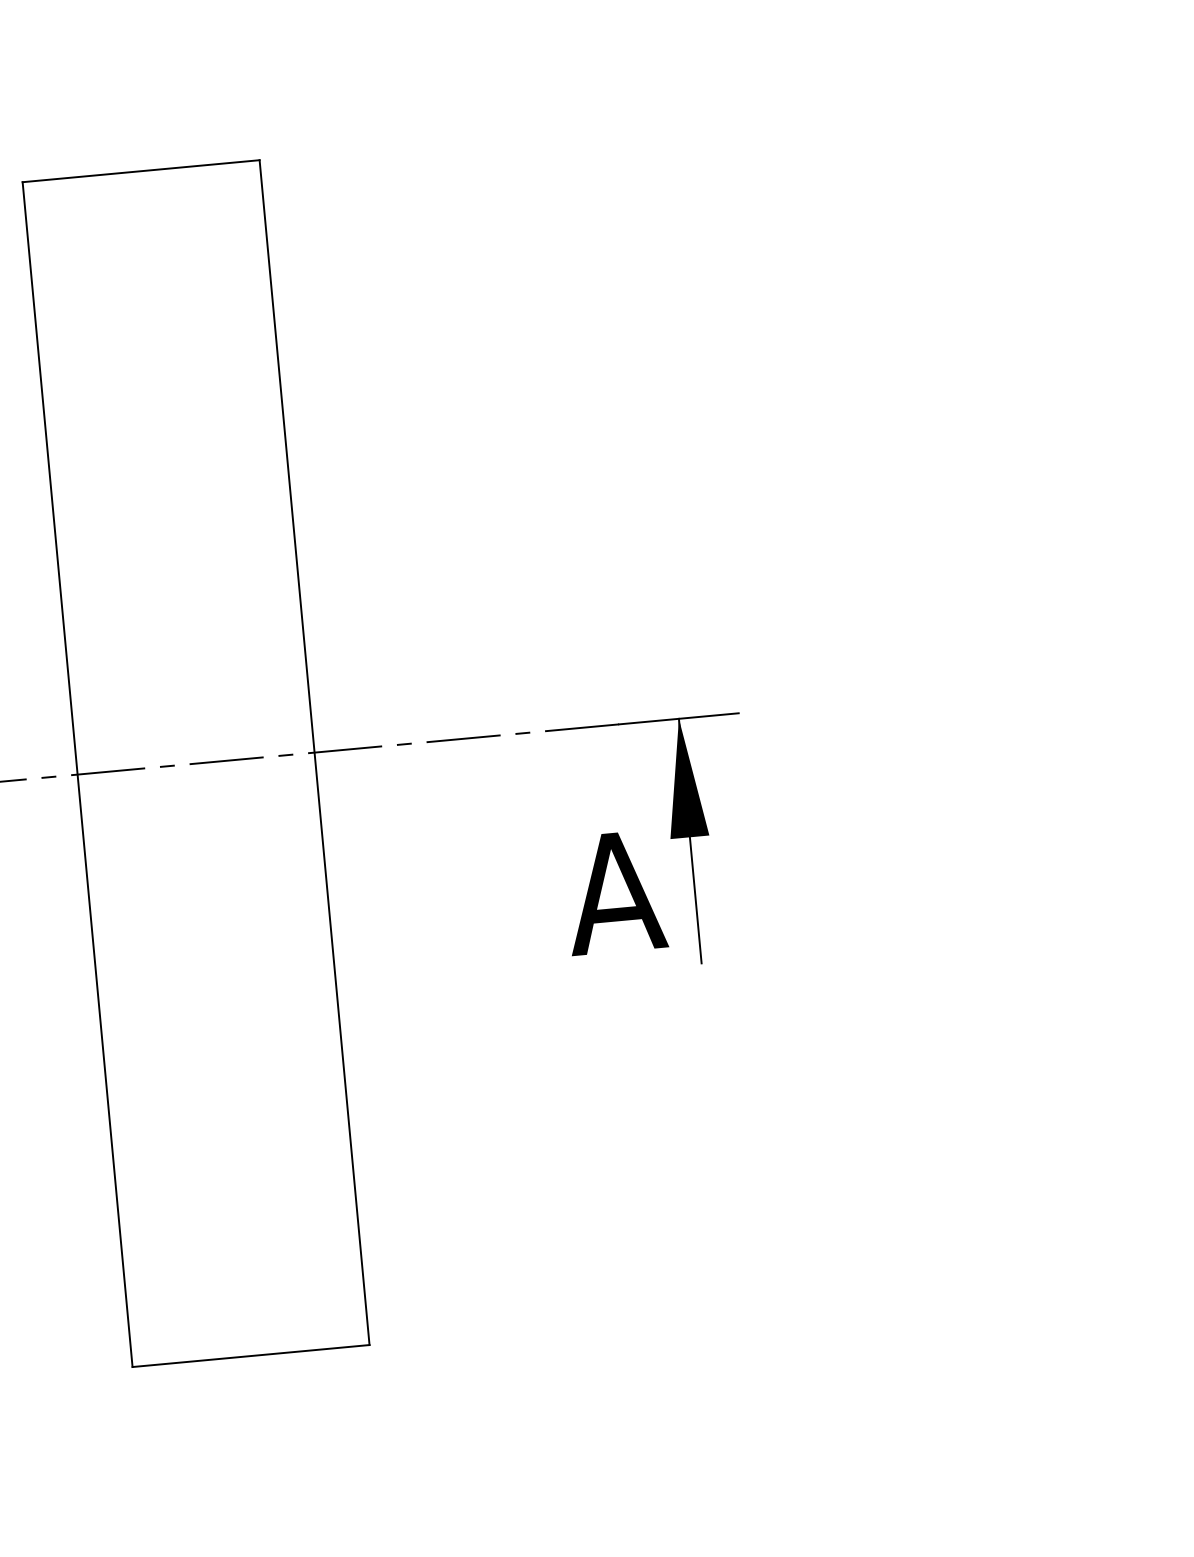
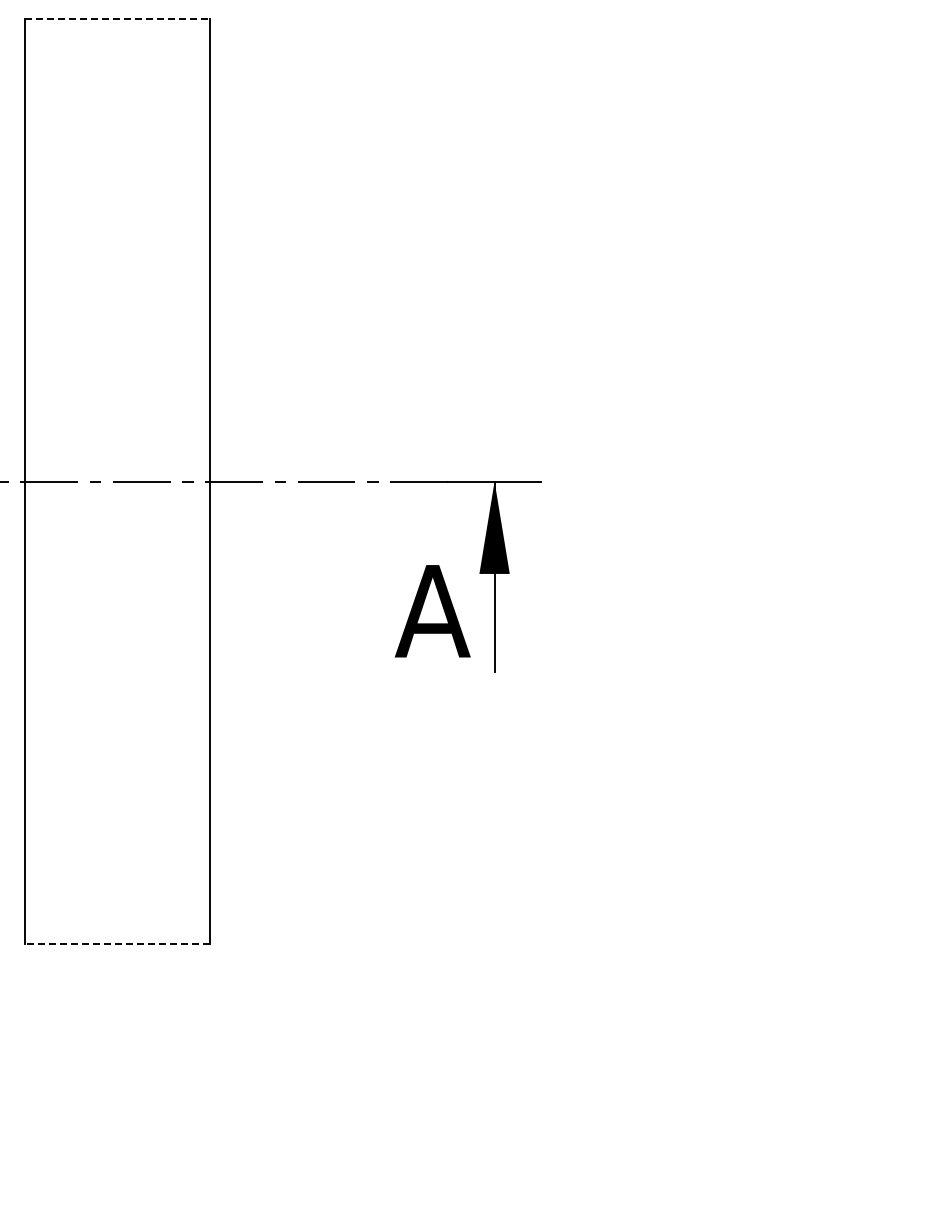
line: (141, 171) -> (118, 19), solid -> dashed
line: (250, 1355) -> (117, 943), solid -> dashed

